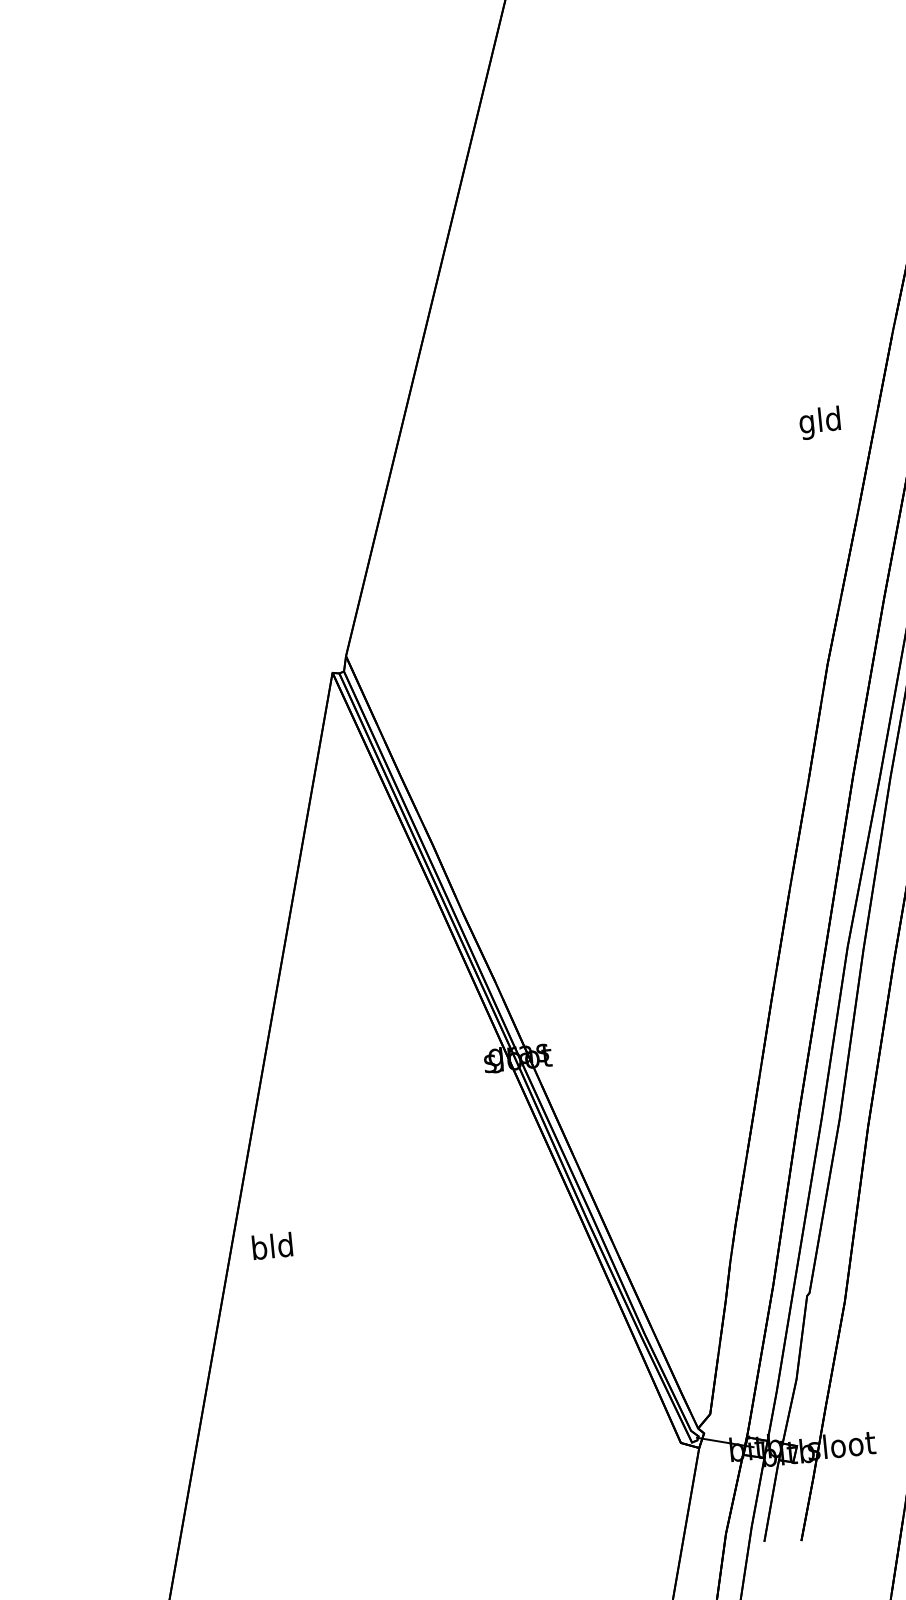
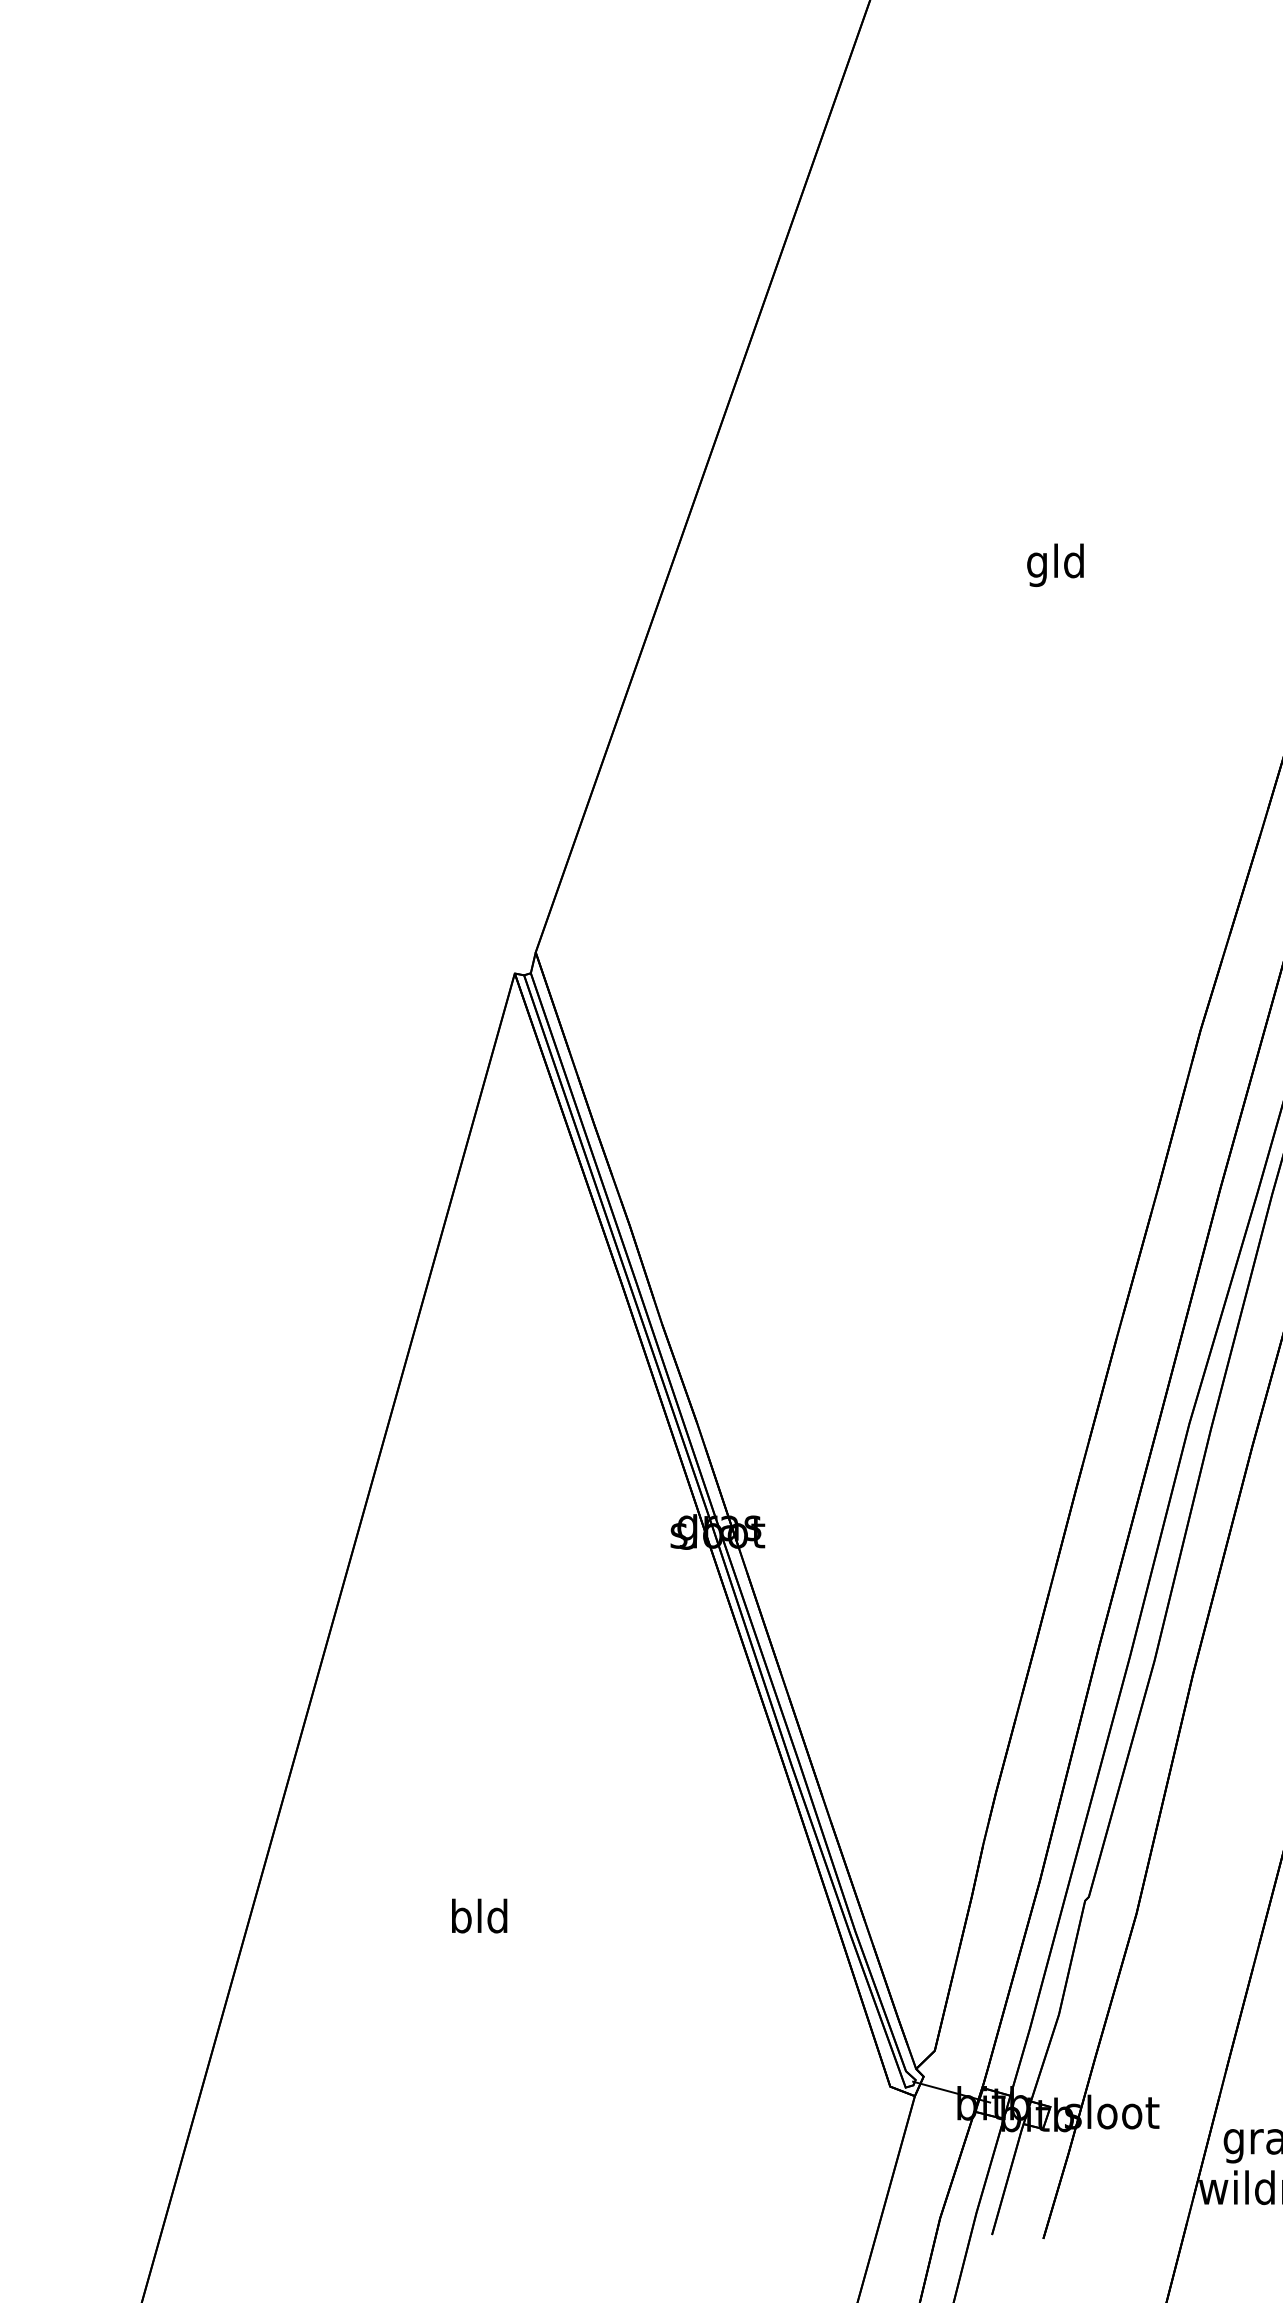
text: (819, 422) -> (1055, 564), moved
text: (272, 1245) -> (479, 1915), moved

